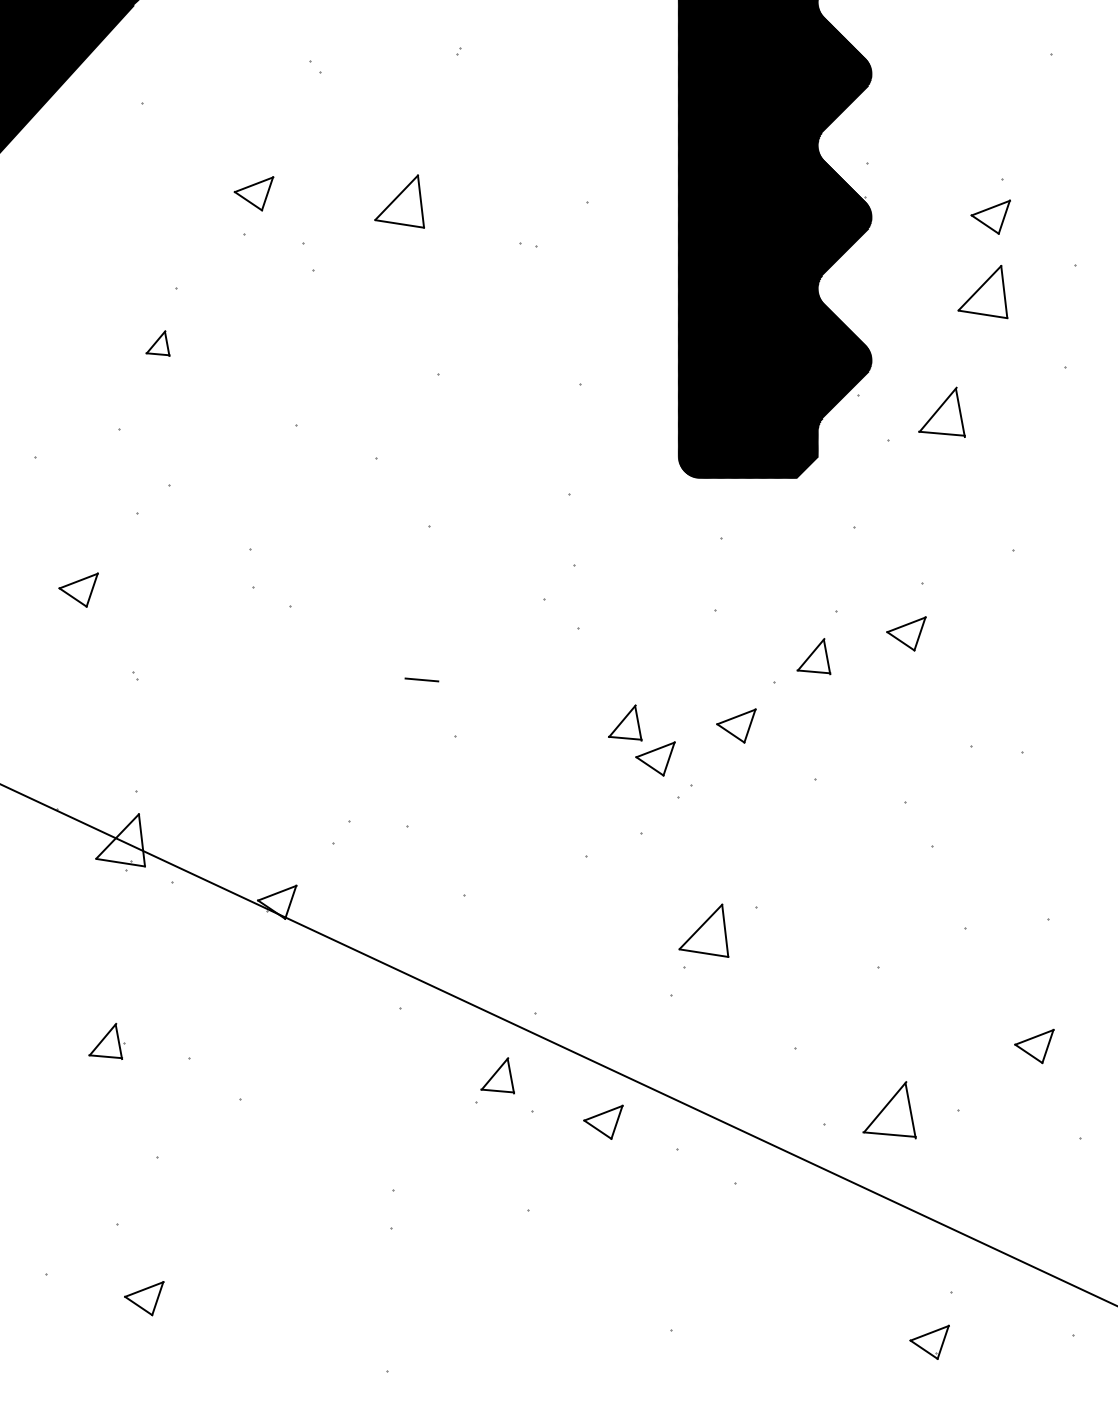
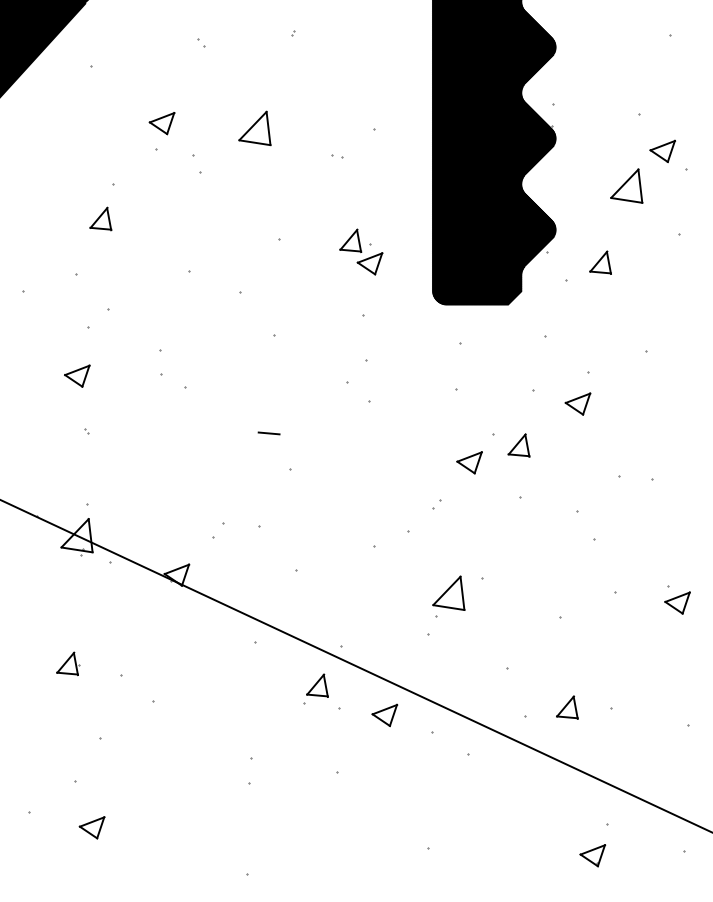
part: (990, 217) -> (662, 151), moved
part: (157, 342) -> (100, 218), size x1.43
part: (941, 411) -> (600, 262), size x0.71
part: (78, 589) -> (77, 375), moved
part: (813, 656) -> (518, 445), moved
part: (642, 739) -> (361, 251), moved
part: (1034, 1045) -> (677, 602), moved
part: (889, 1109) -> (567, 707), size x0.62

